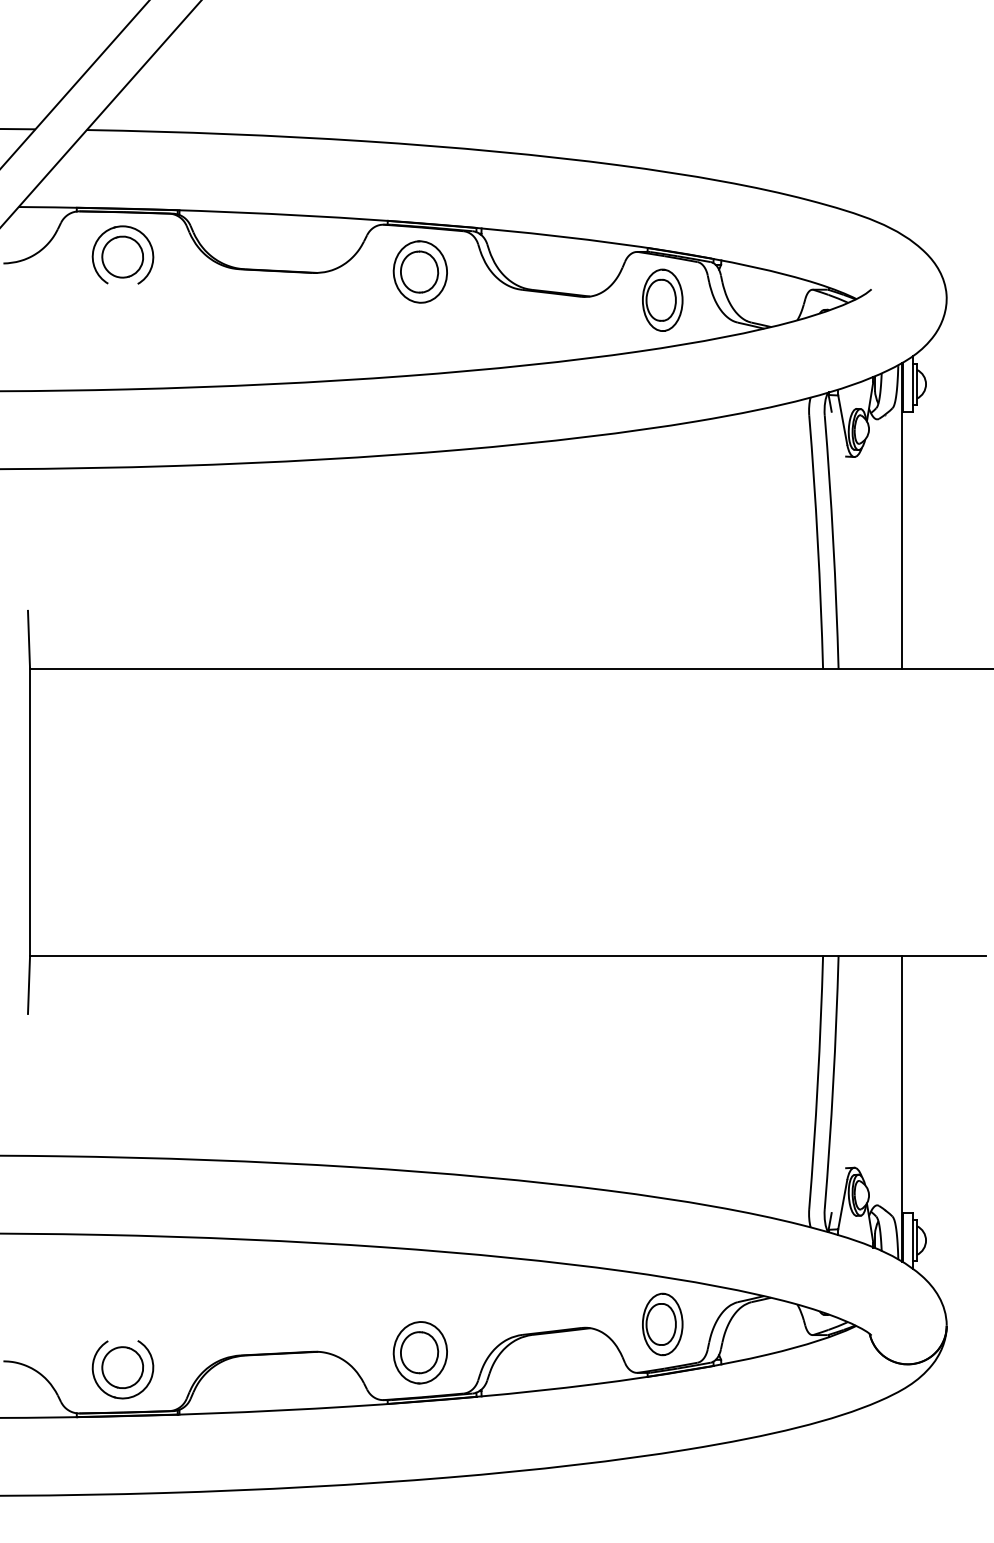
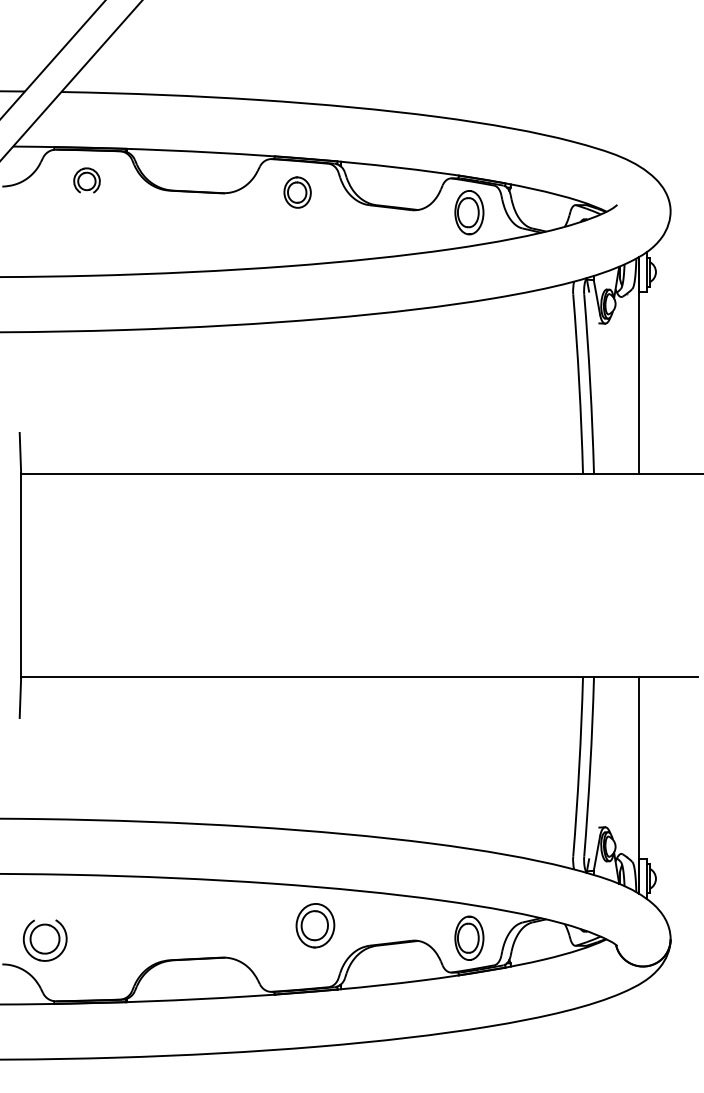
part: (122, 254) -> (86, 180), size x0.6
part: (419, 271) -> (297, 192), size x0.7
part: (419, 1352) -> (314, 925), moved
part: (122, 1369) -> (44, 940), moved

